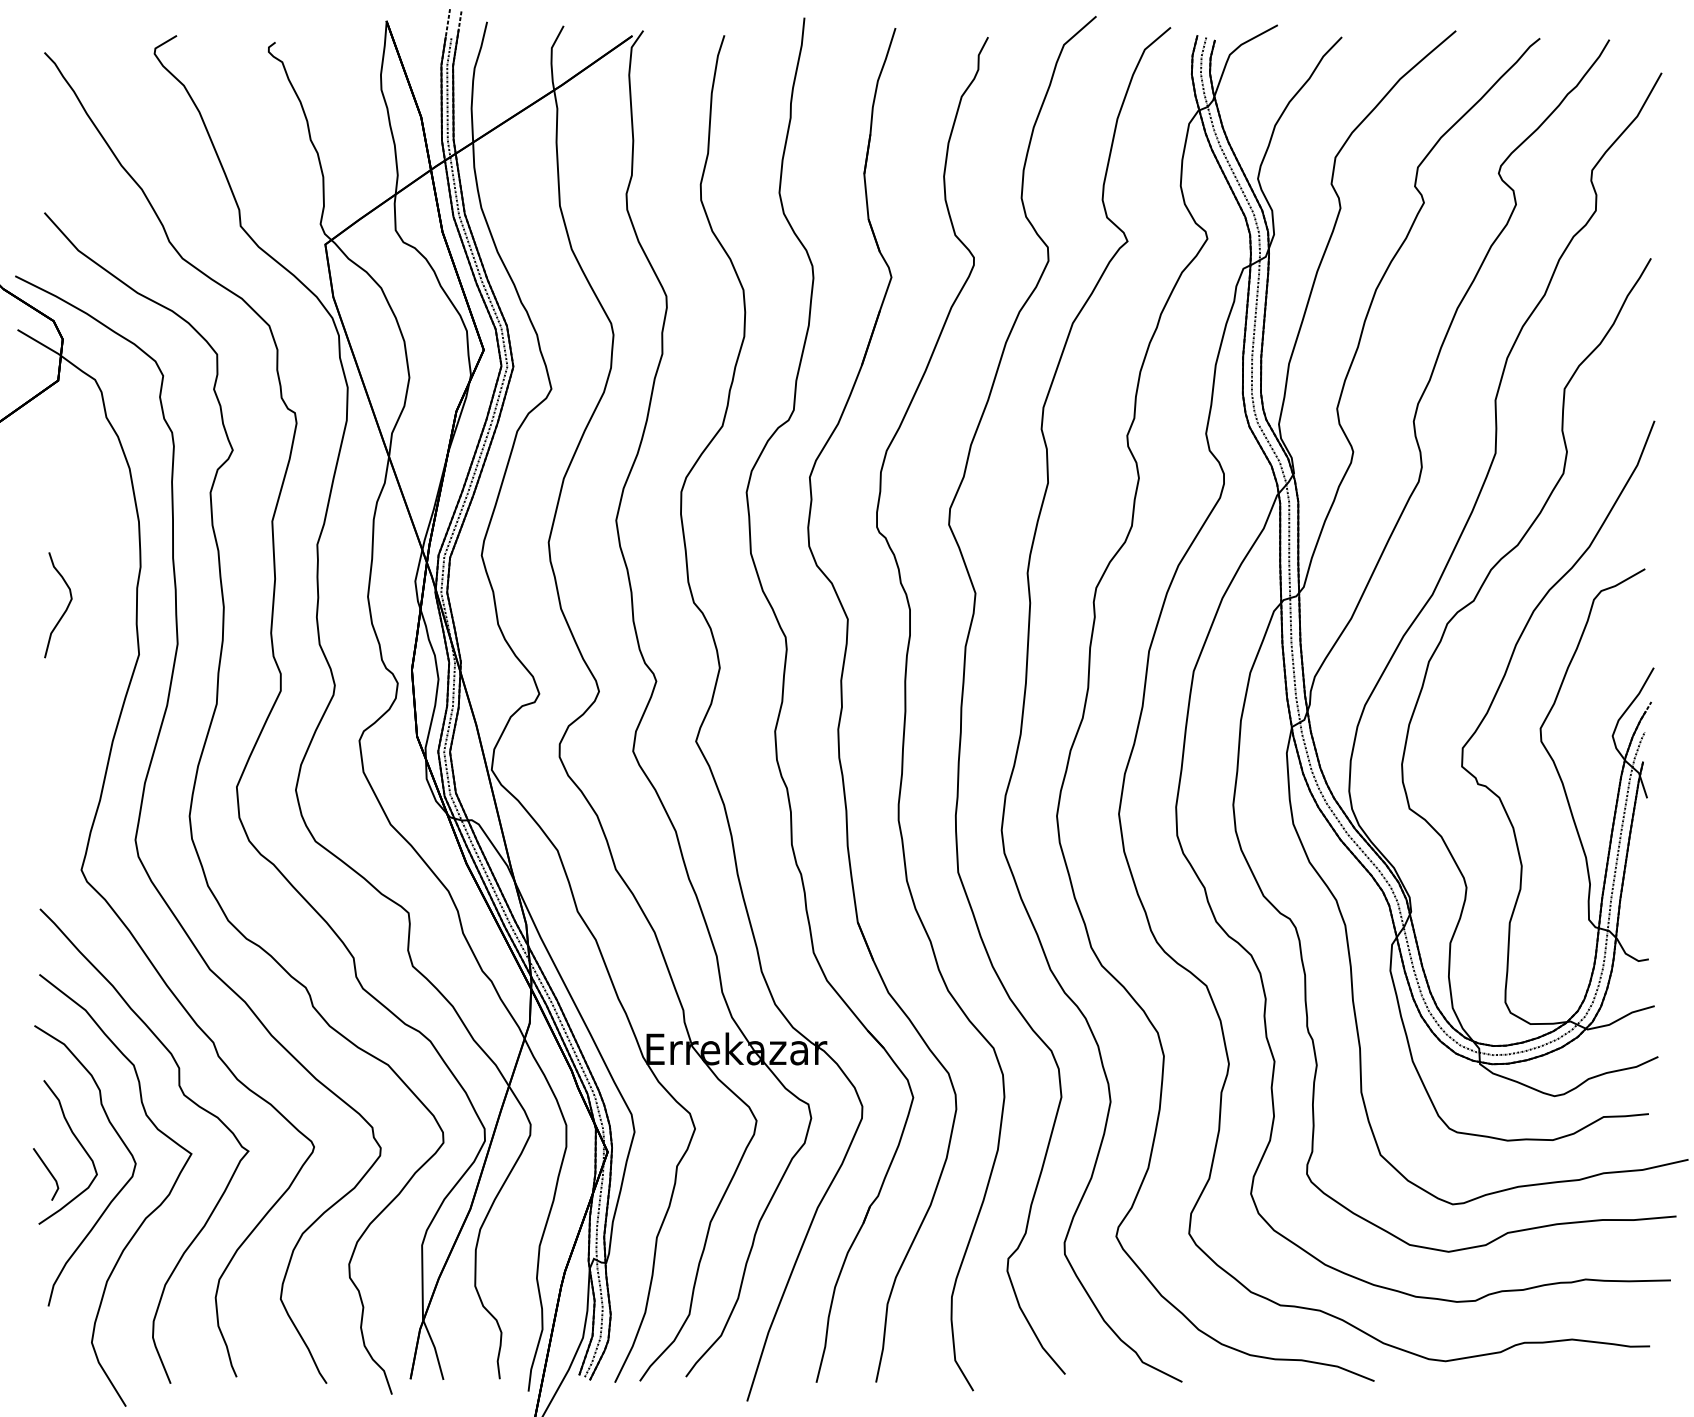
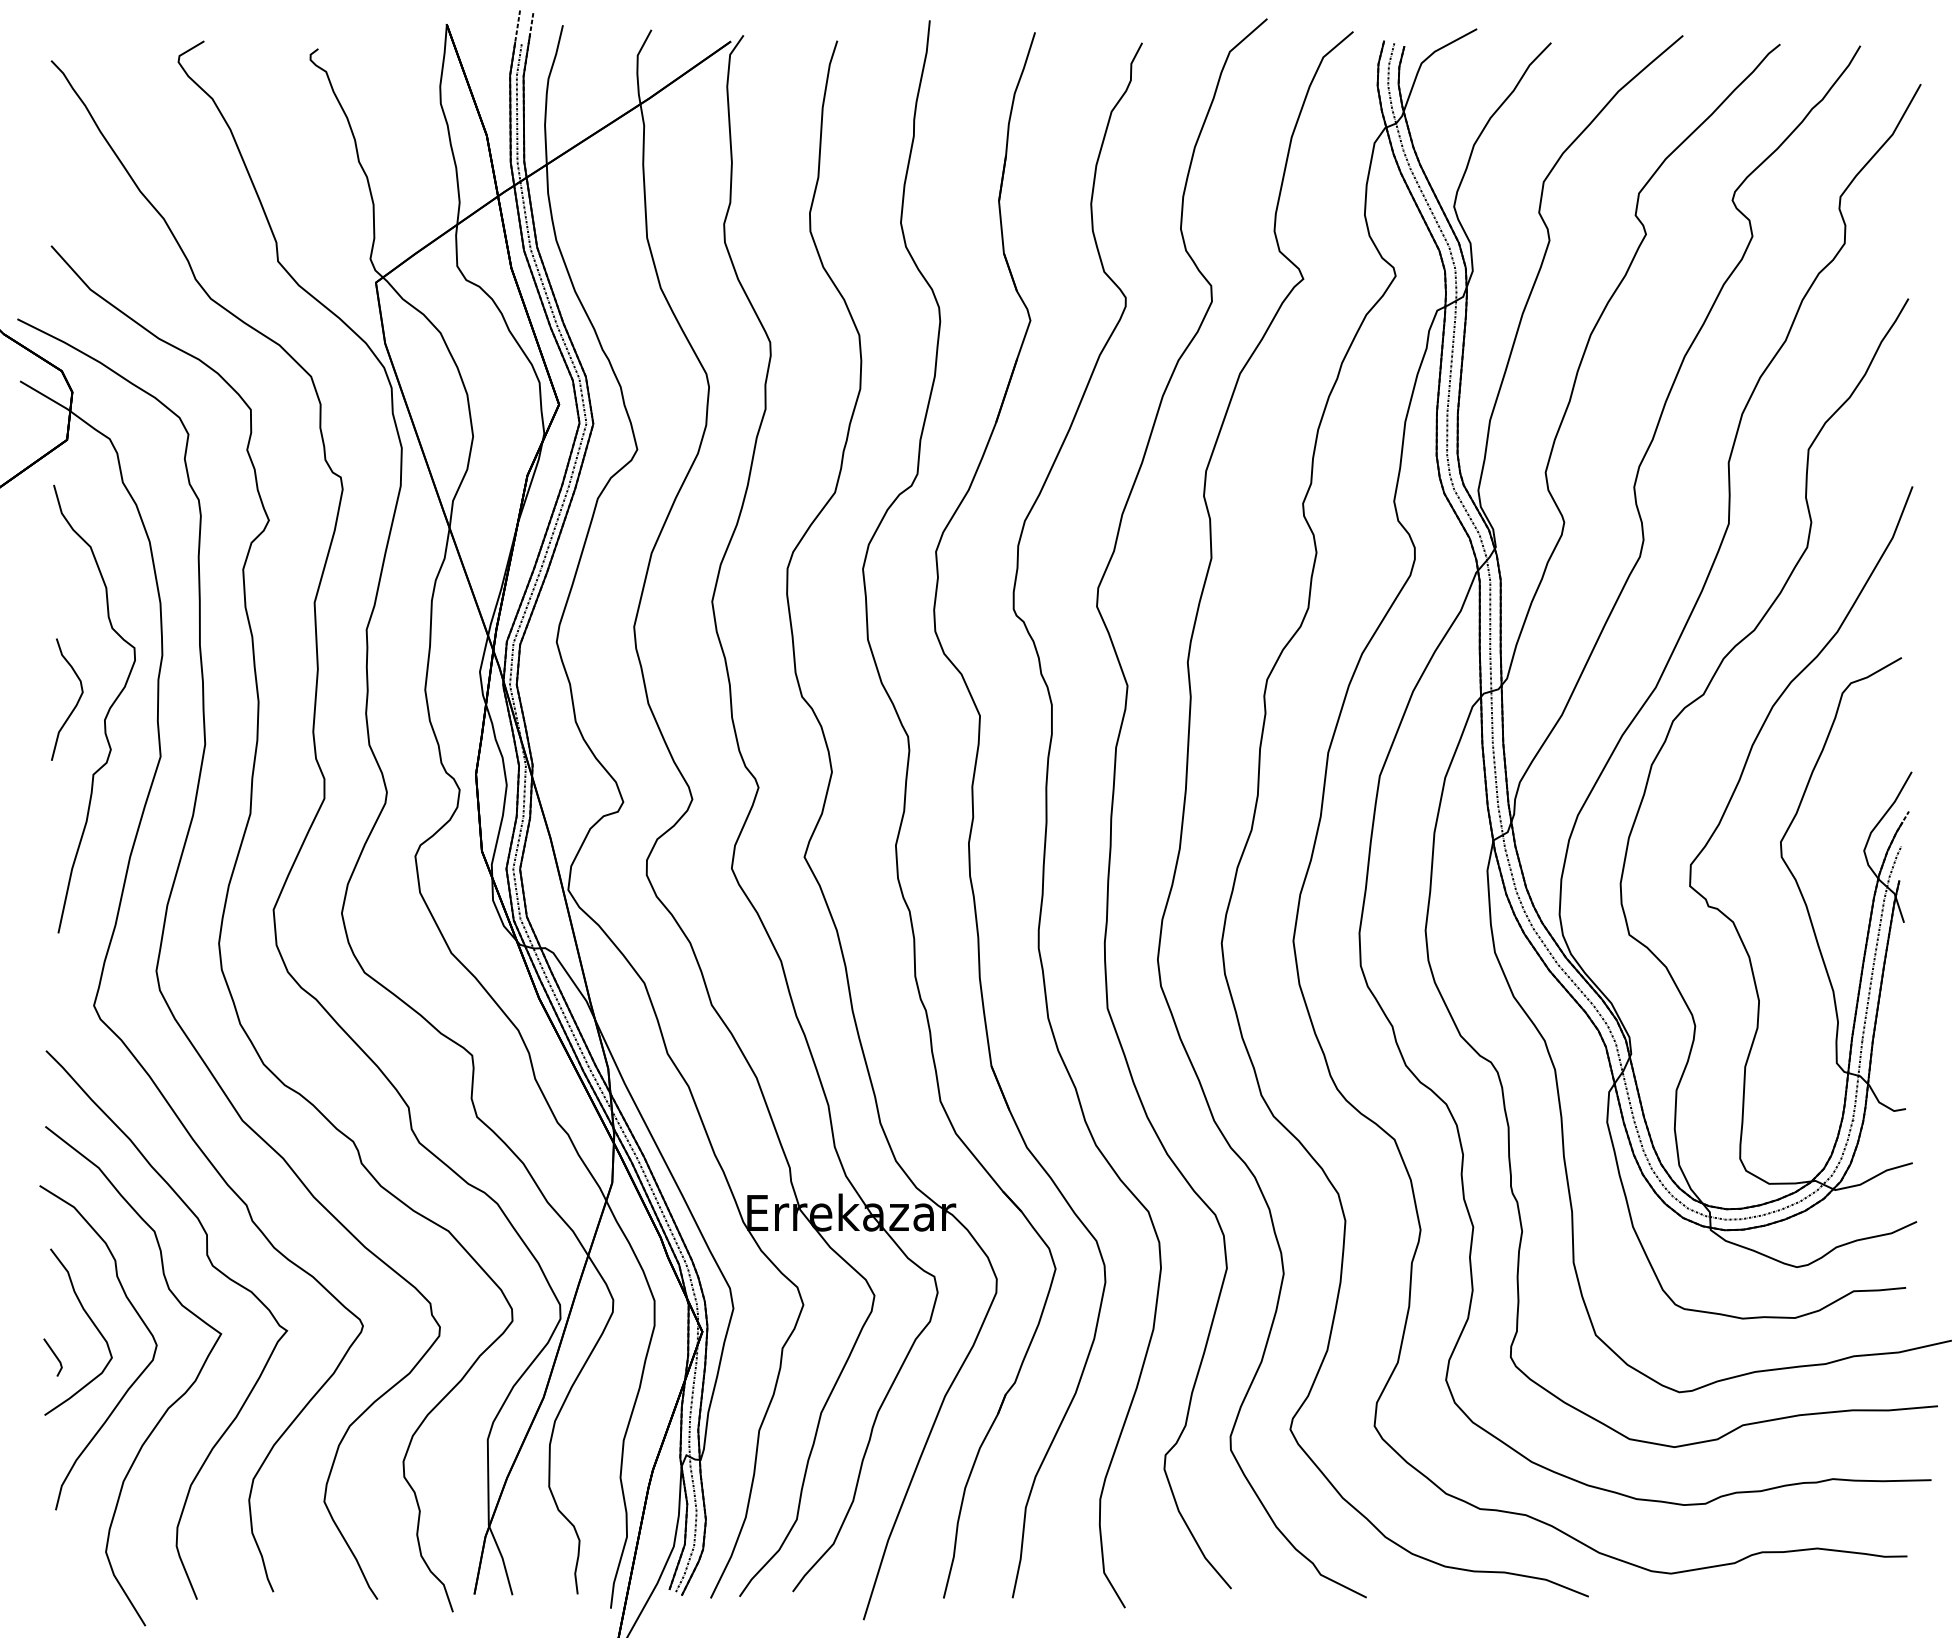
curve: (92, 617) -> (106, 713), added
part: (45, 1174) -> (52, 1357), size x0.62

